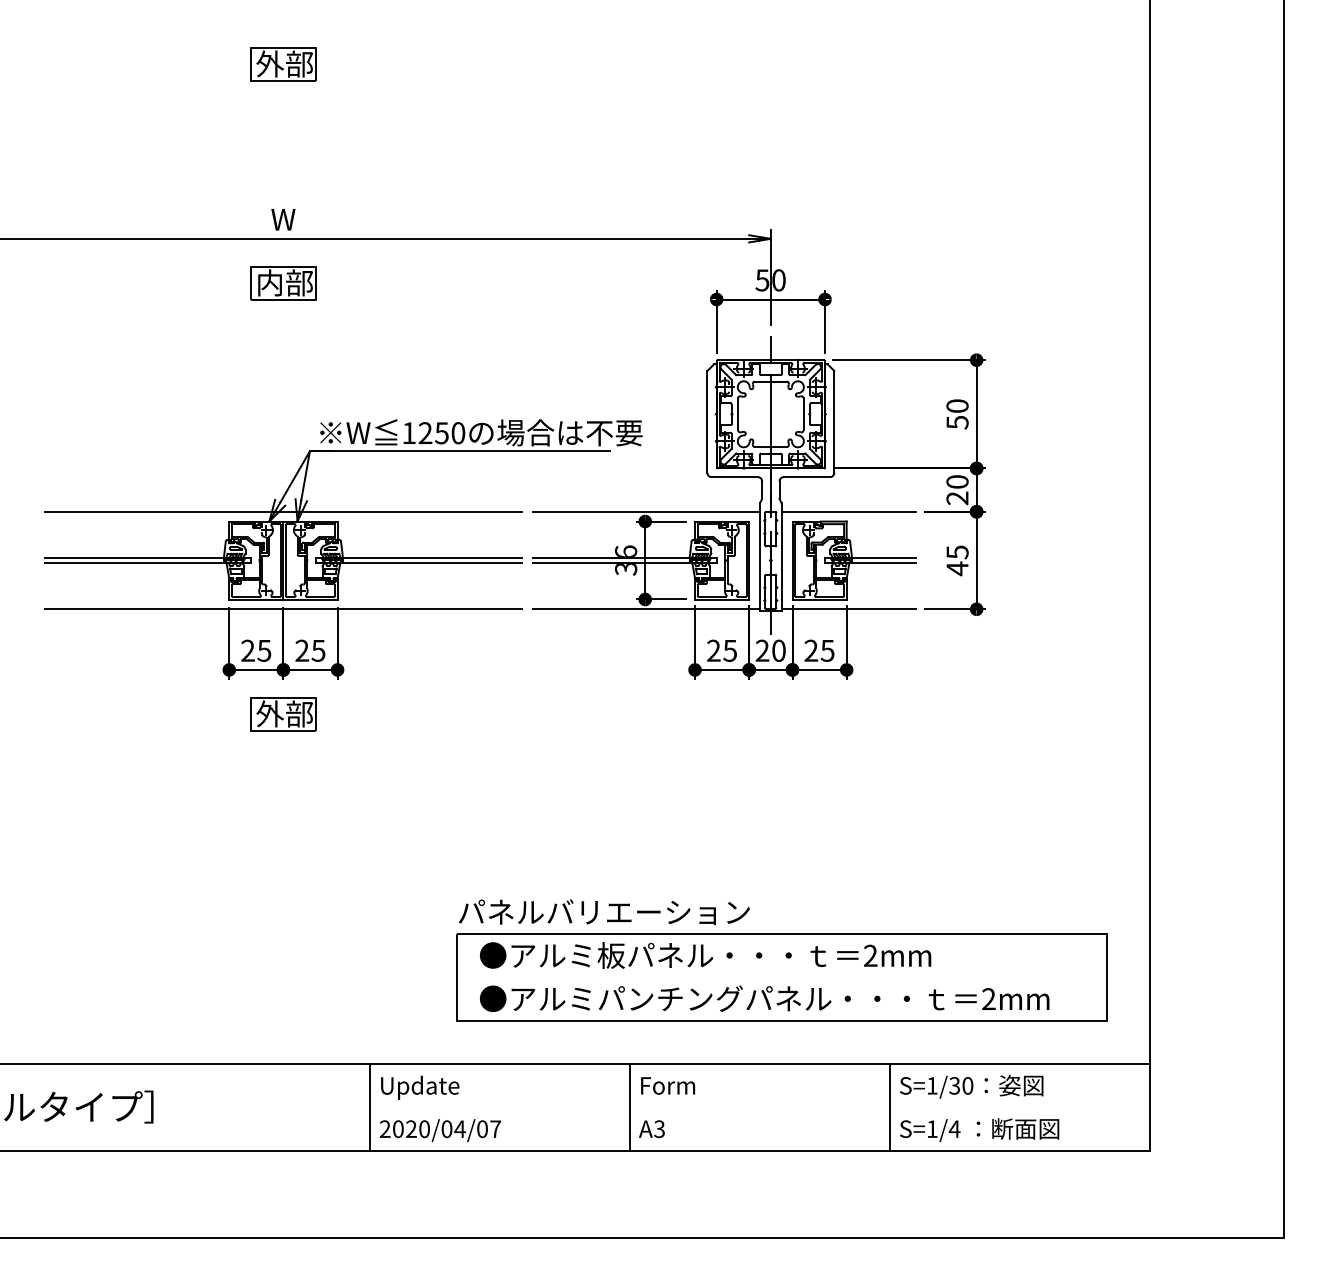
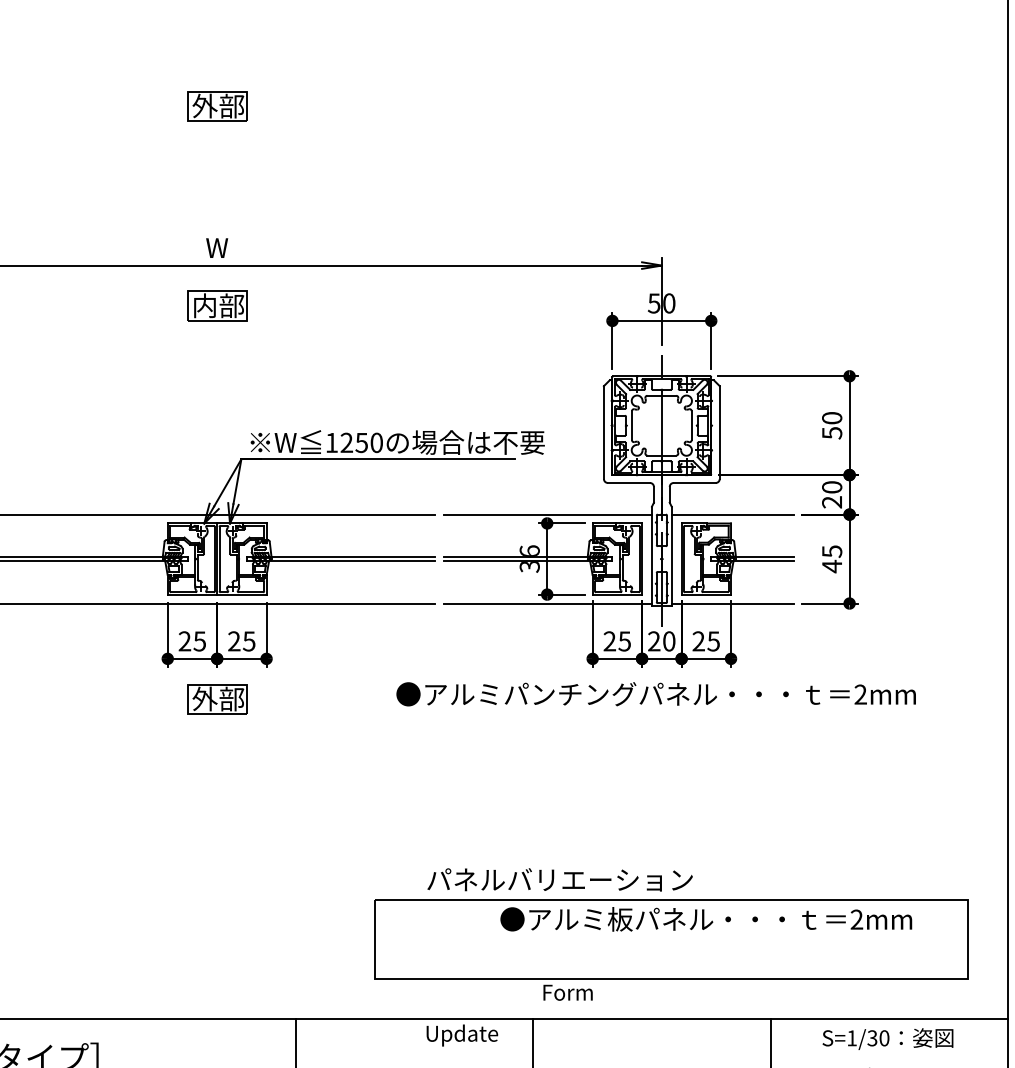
text: (603, 911) -> (559, 879), moved
text: (705, 955) -> (706, 919), moved
text: (764, 998) -> (656, 694), moved
text: (668, 1085) -> (568, 992), moved
text: (971, 1086) -> (887, 1038), moved
text: (420, 1087) -> (462, 1035), moved

